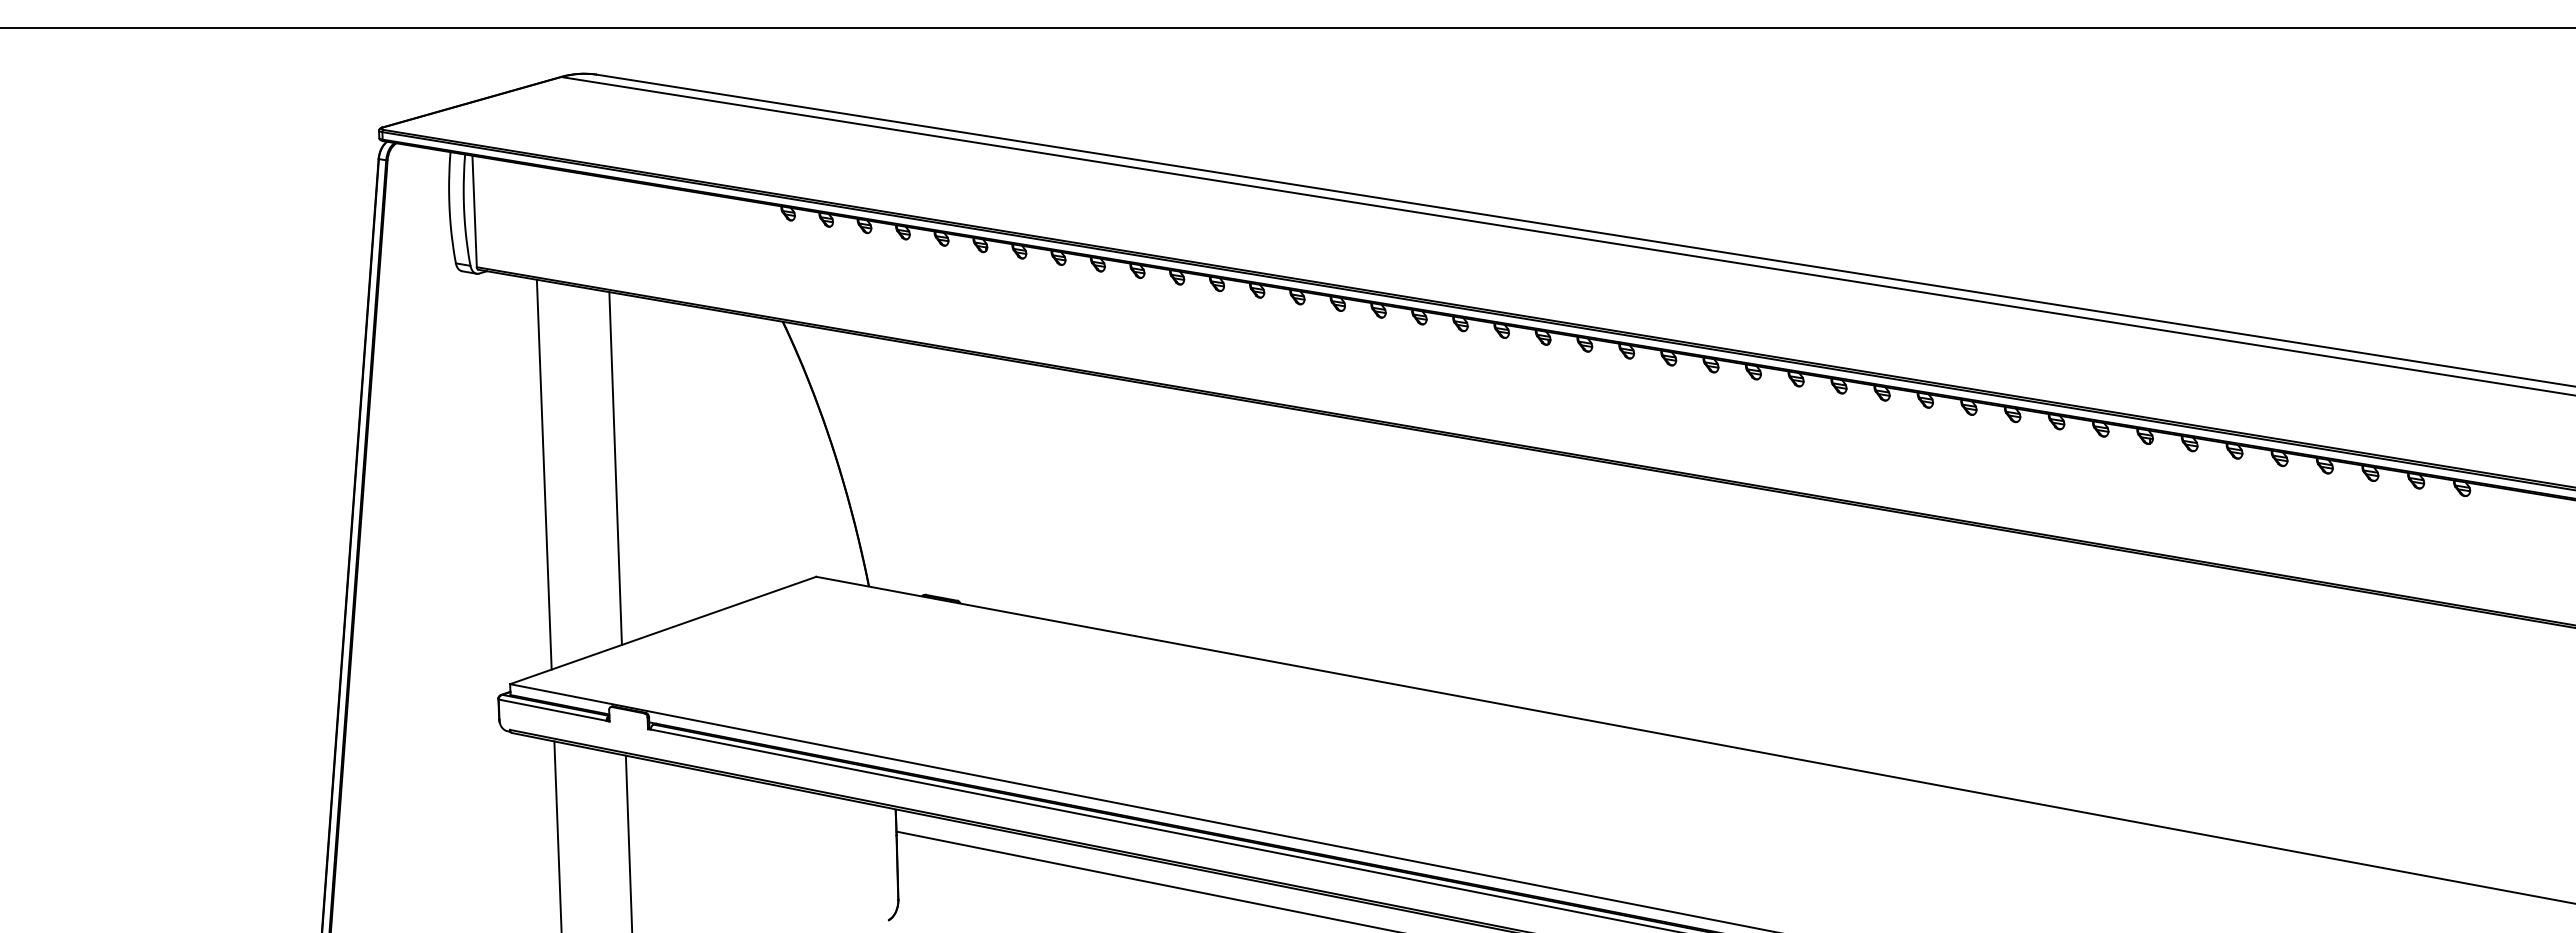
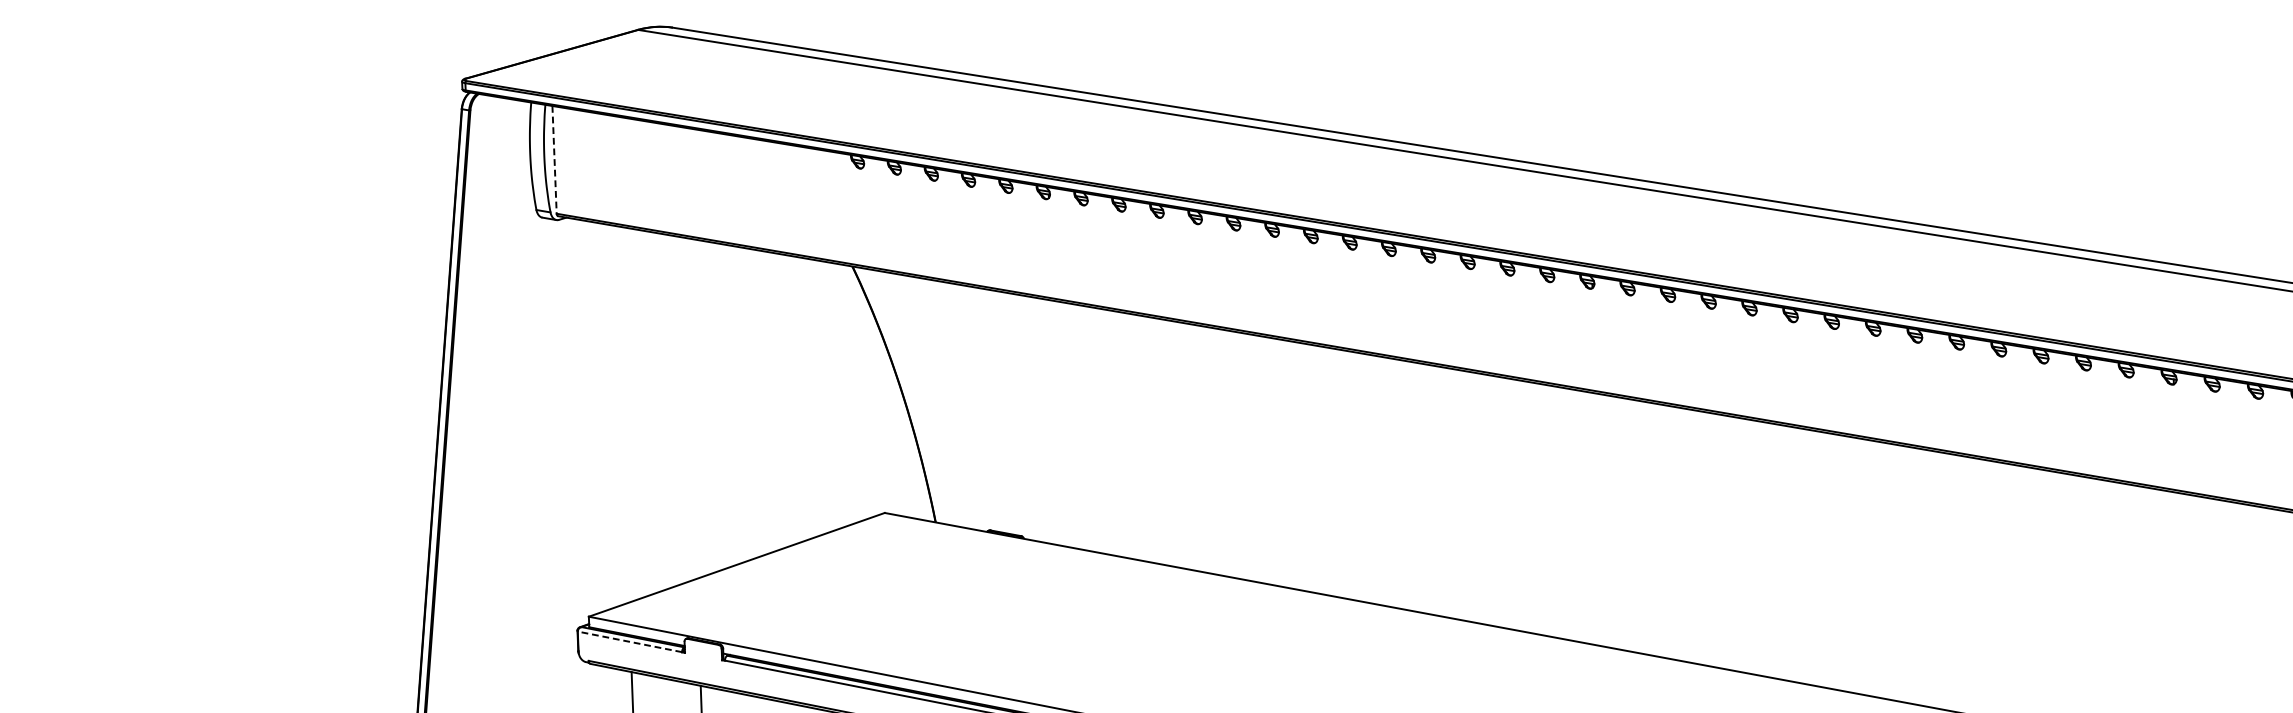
line: (474, 211) -> (554, 159), solid -> dashed
line: (615, 468) -> (690, 408), removed
line: (543, 474) -> (621, 414), removed
line: (552, 710) -> (629, 642), solid -> dashed

